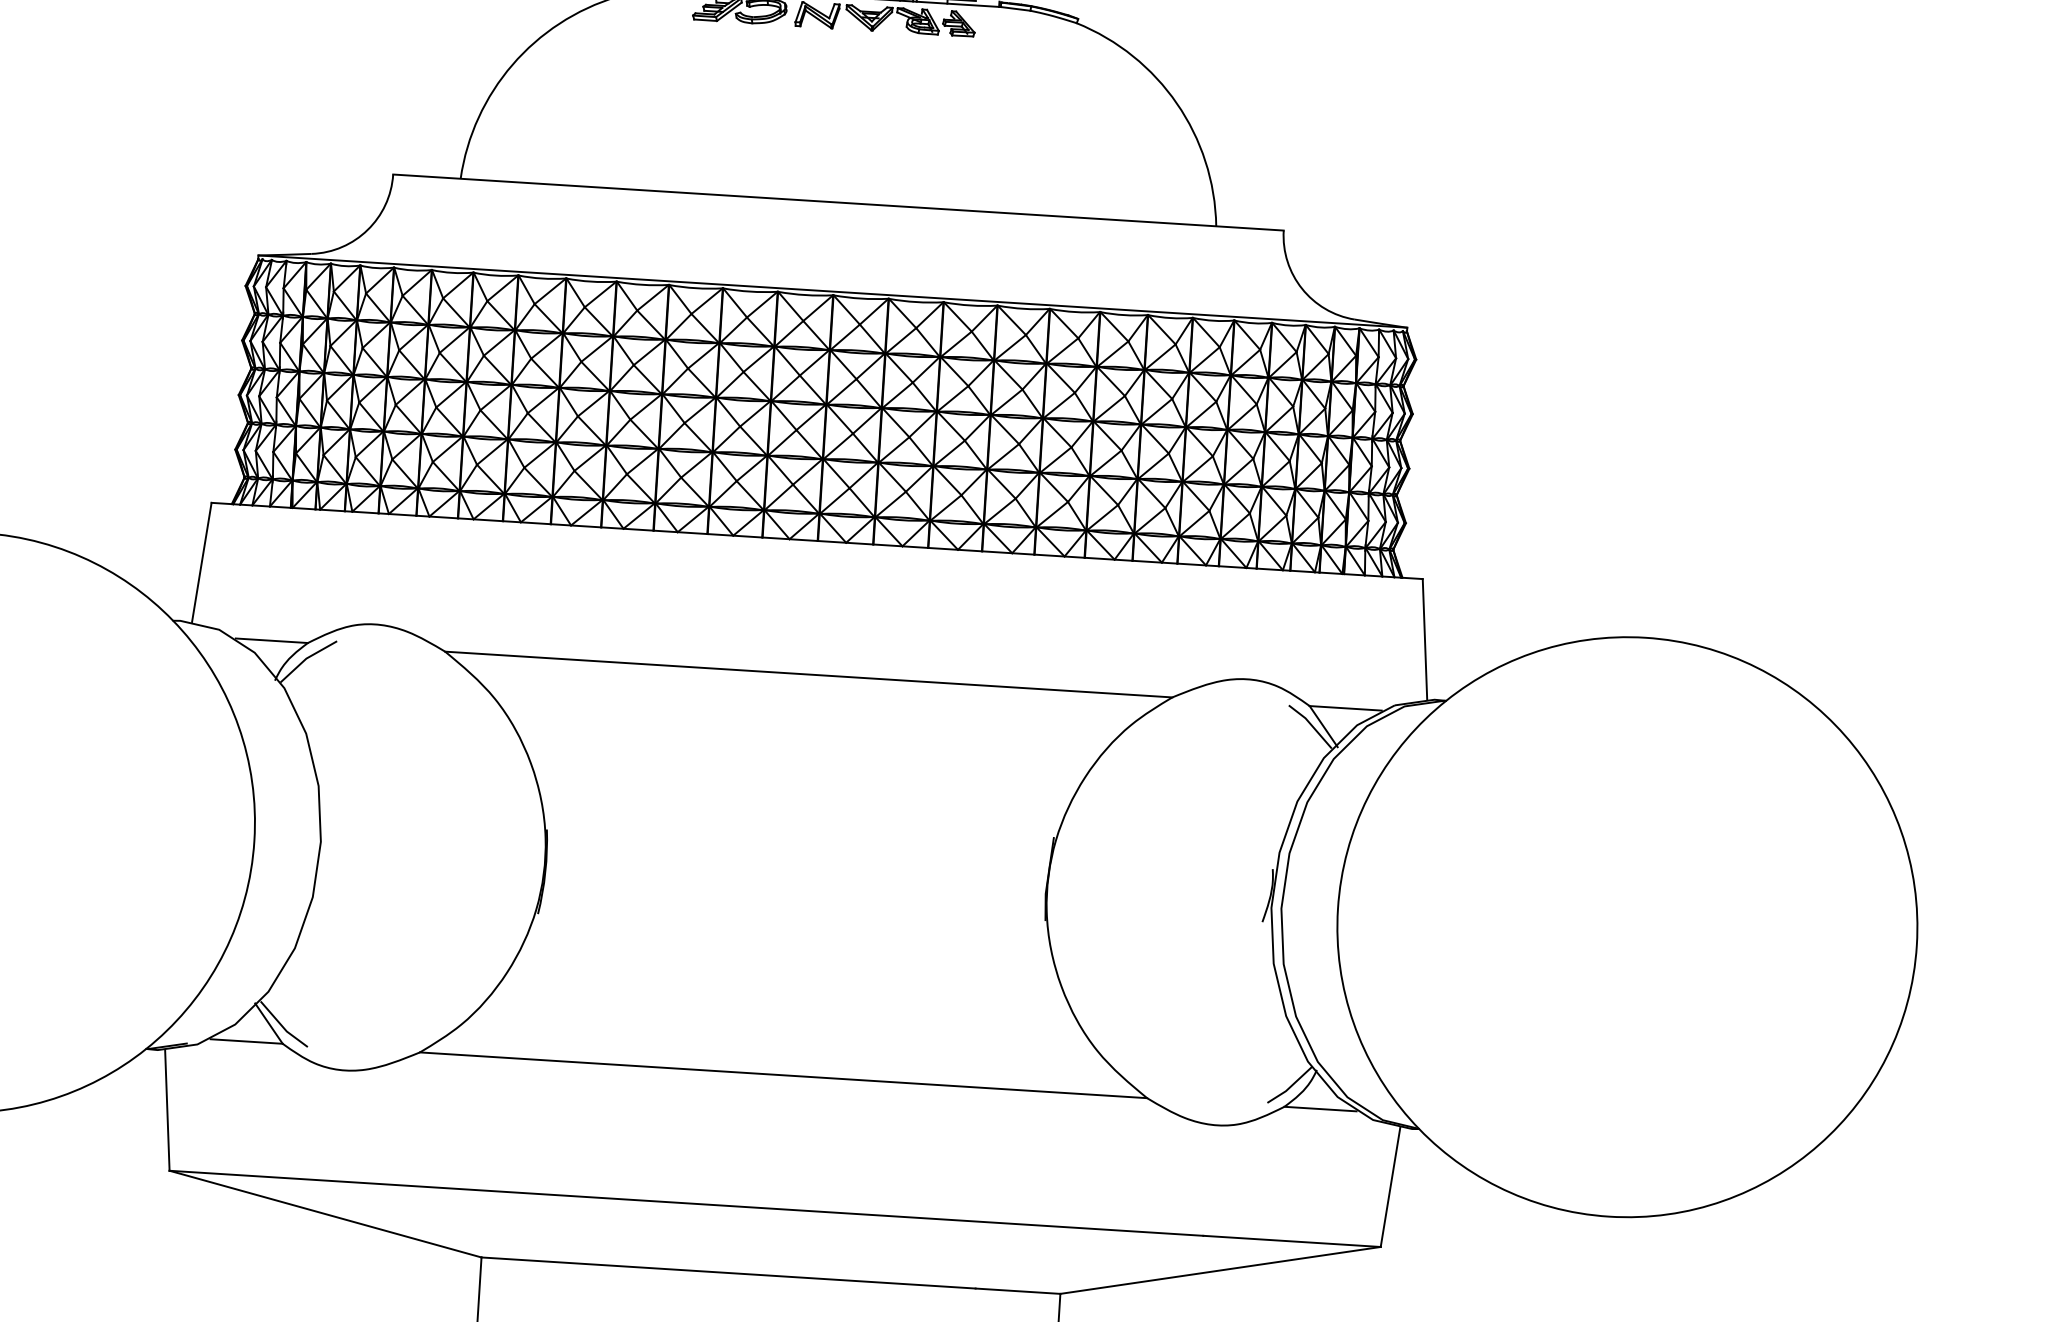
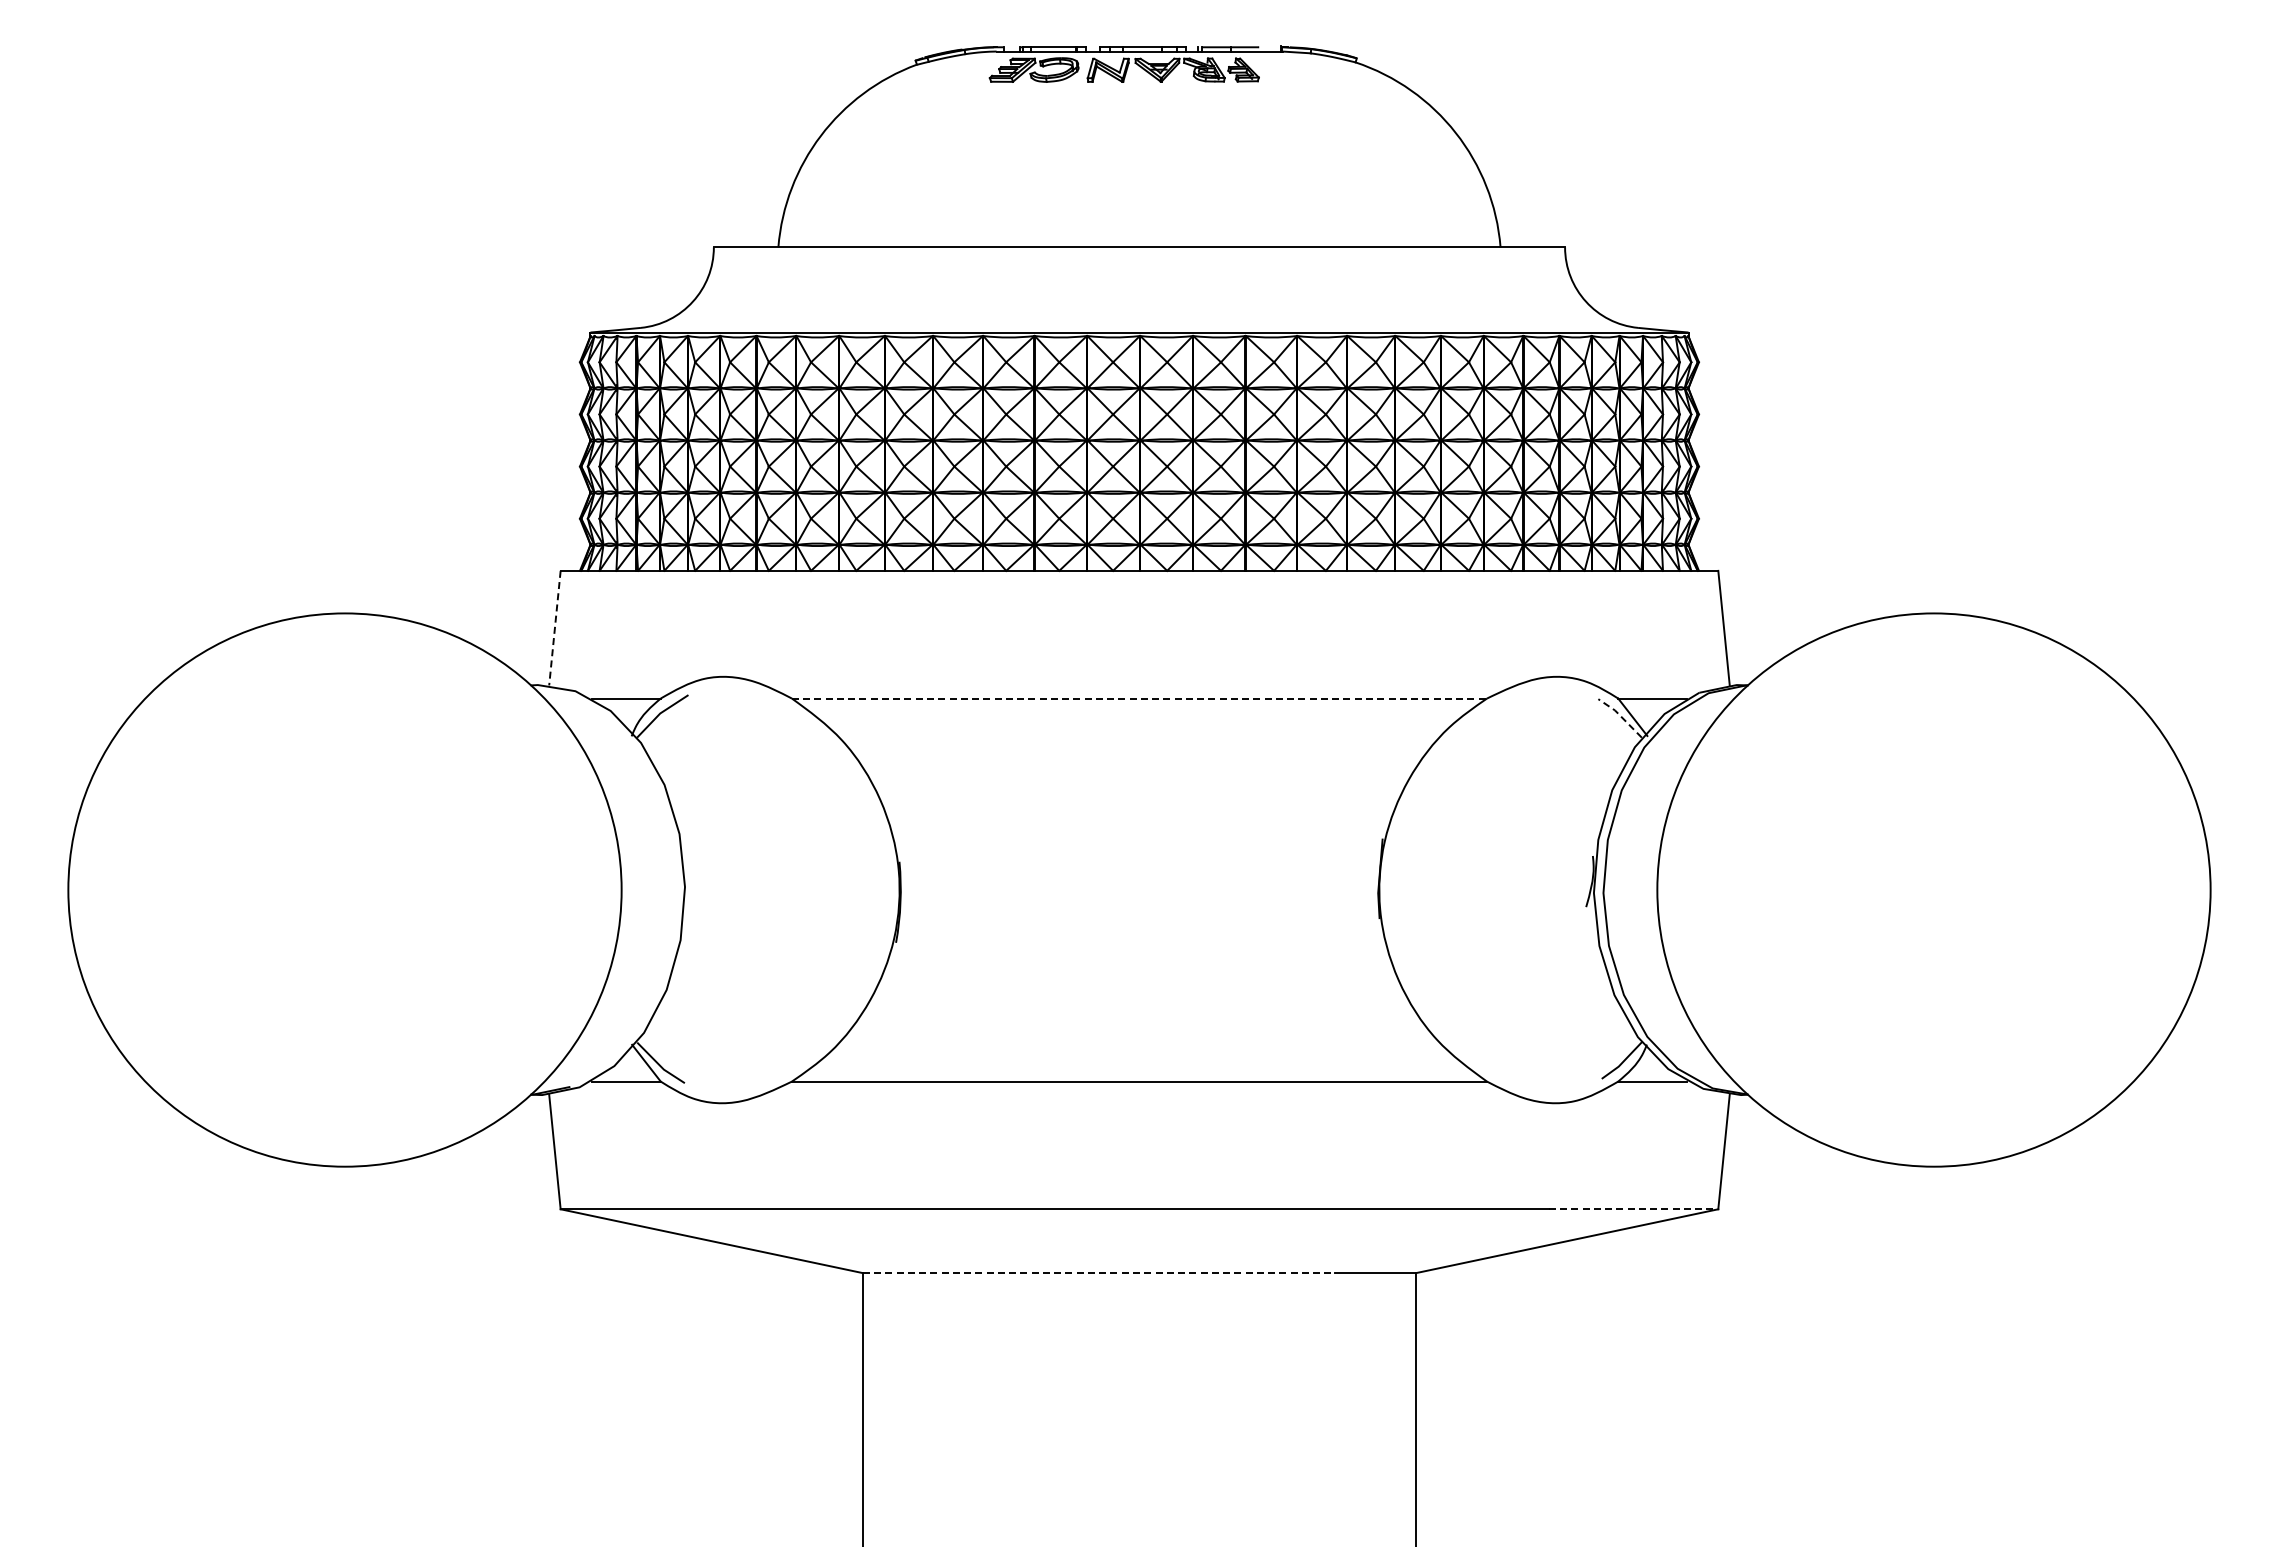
line: (201, 562) -> (554, 628), solid -> dashed
line: (808, 674) -> (1139, 698), solid -> dashed
line: (1310, 724) -> (1620, 716), solid -> dashed
line: (1292, 1241) -> (1633, 1209), solid -> dashed
line: (729, 1273) -> (1099, 1273), solid -> dashed

